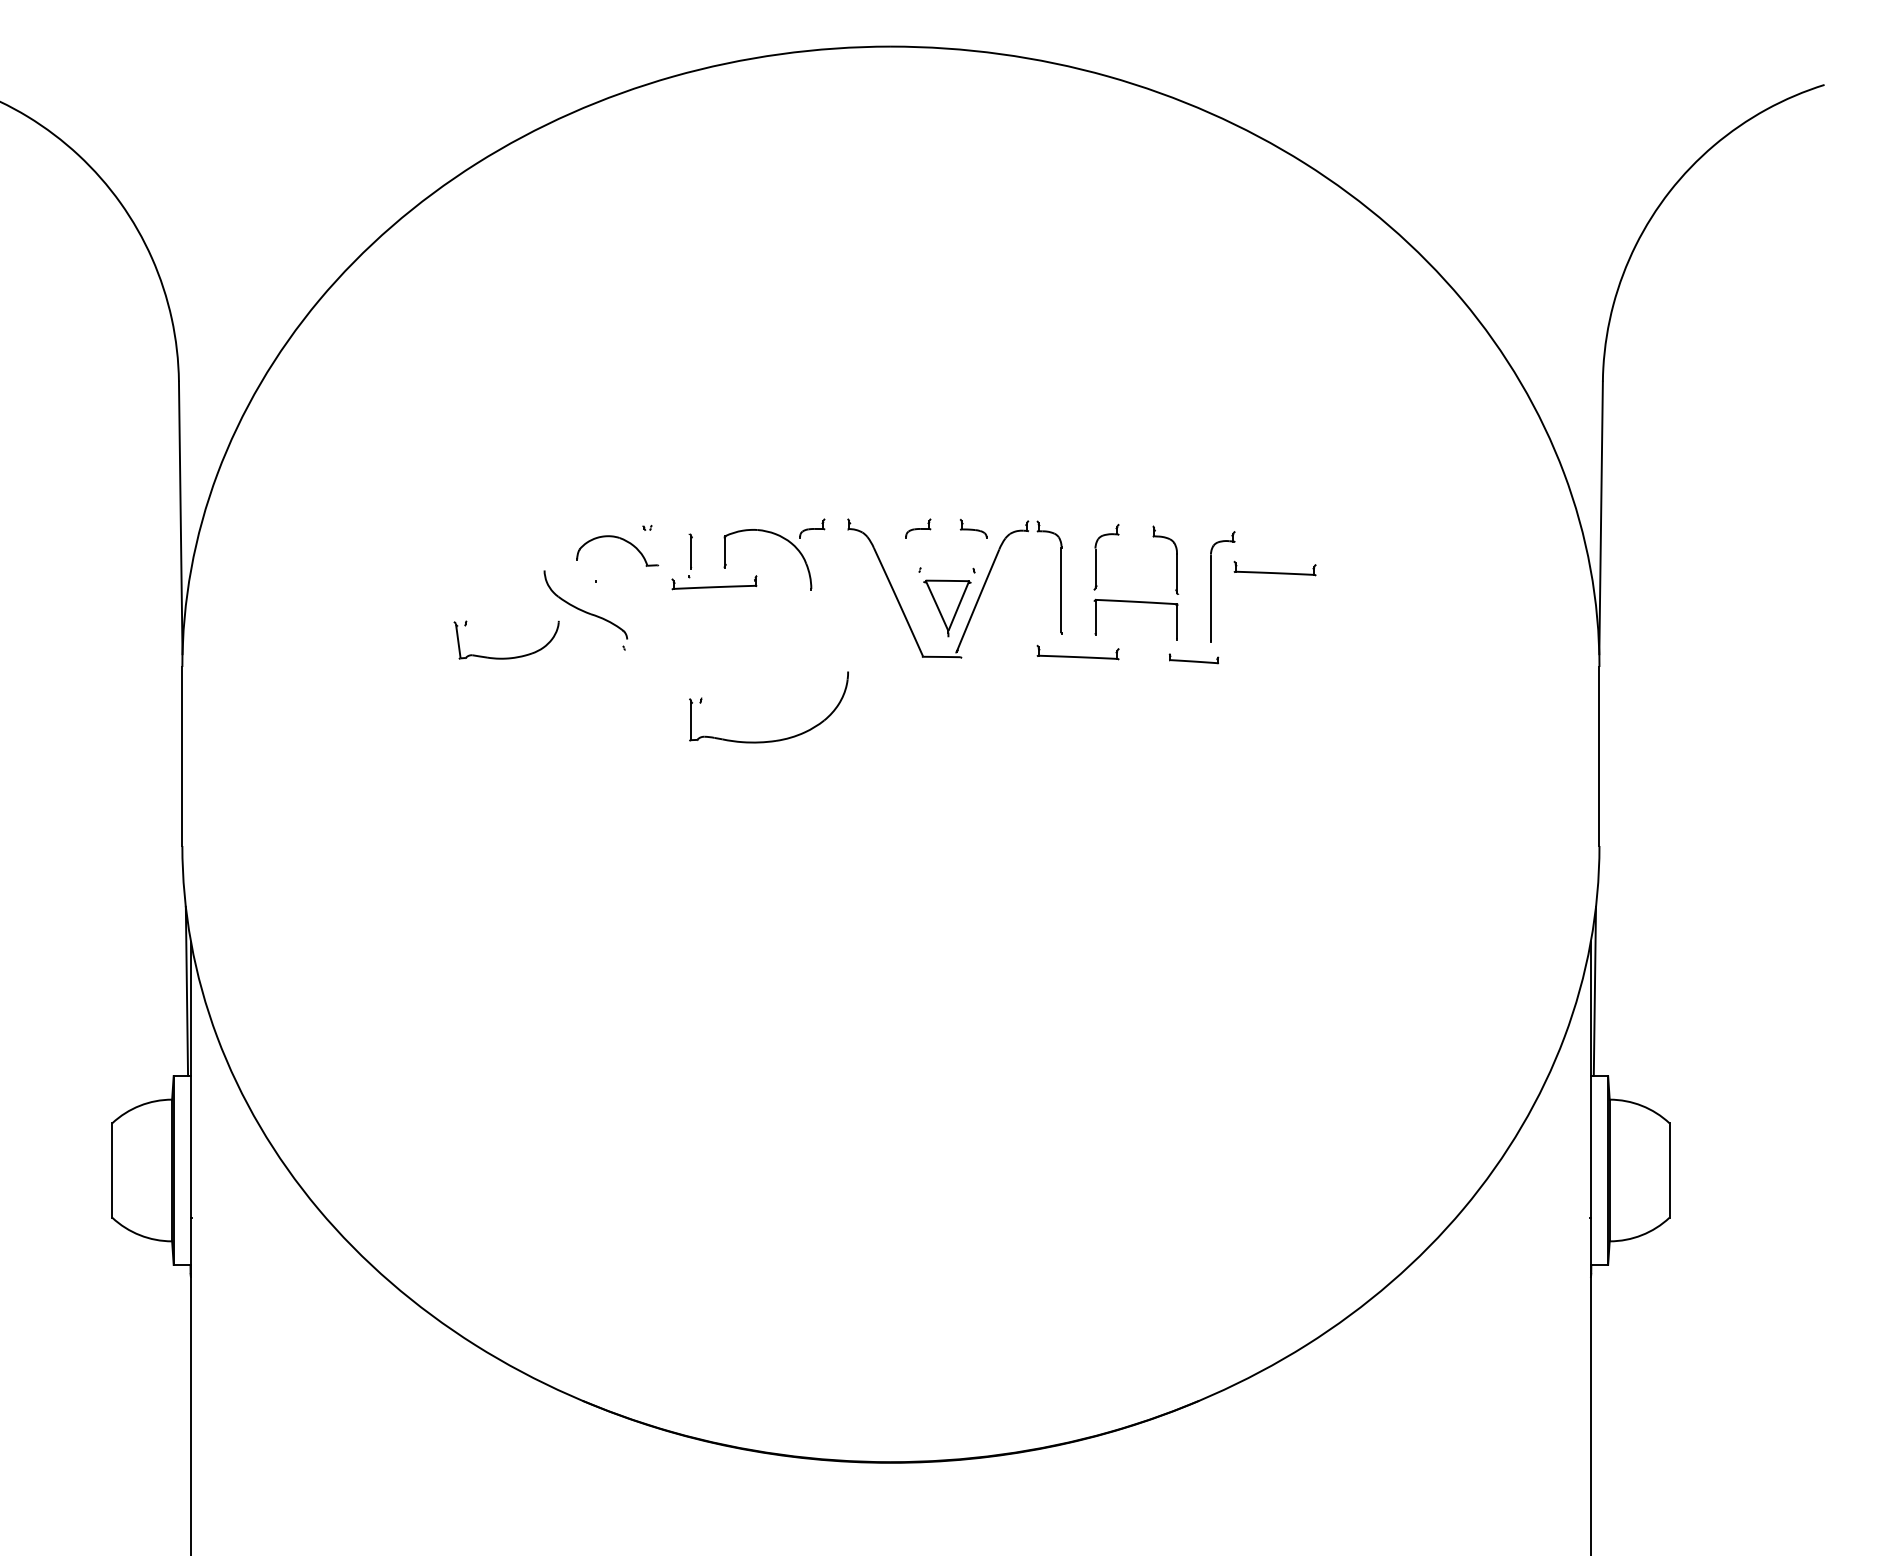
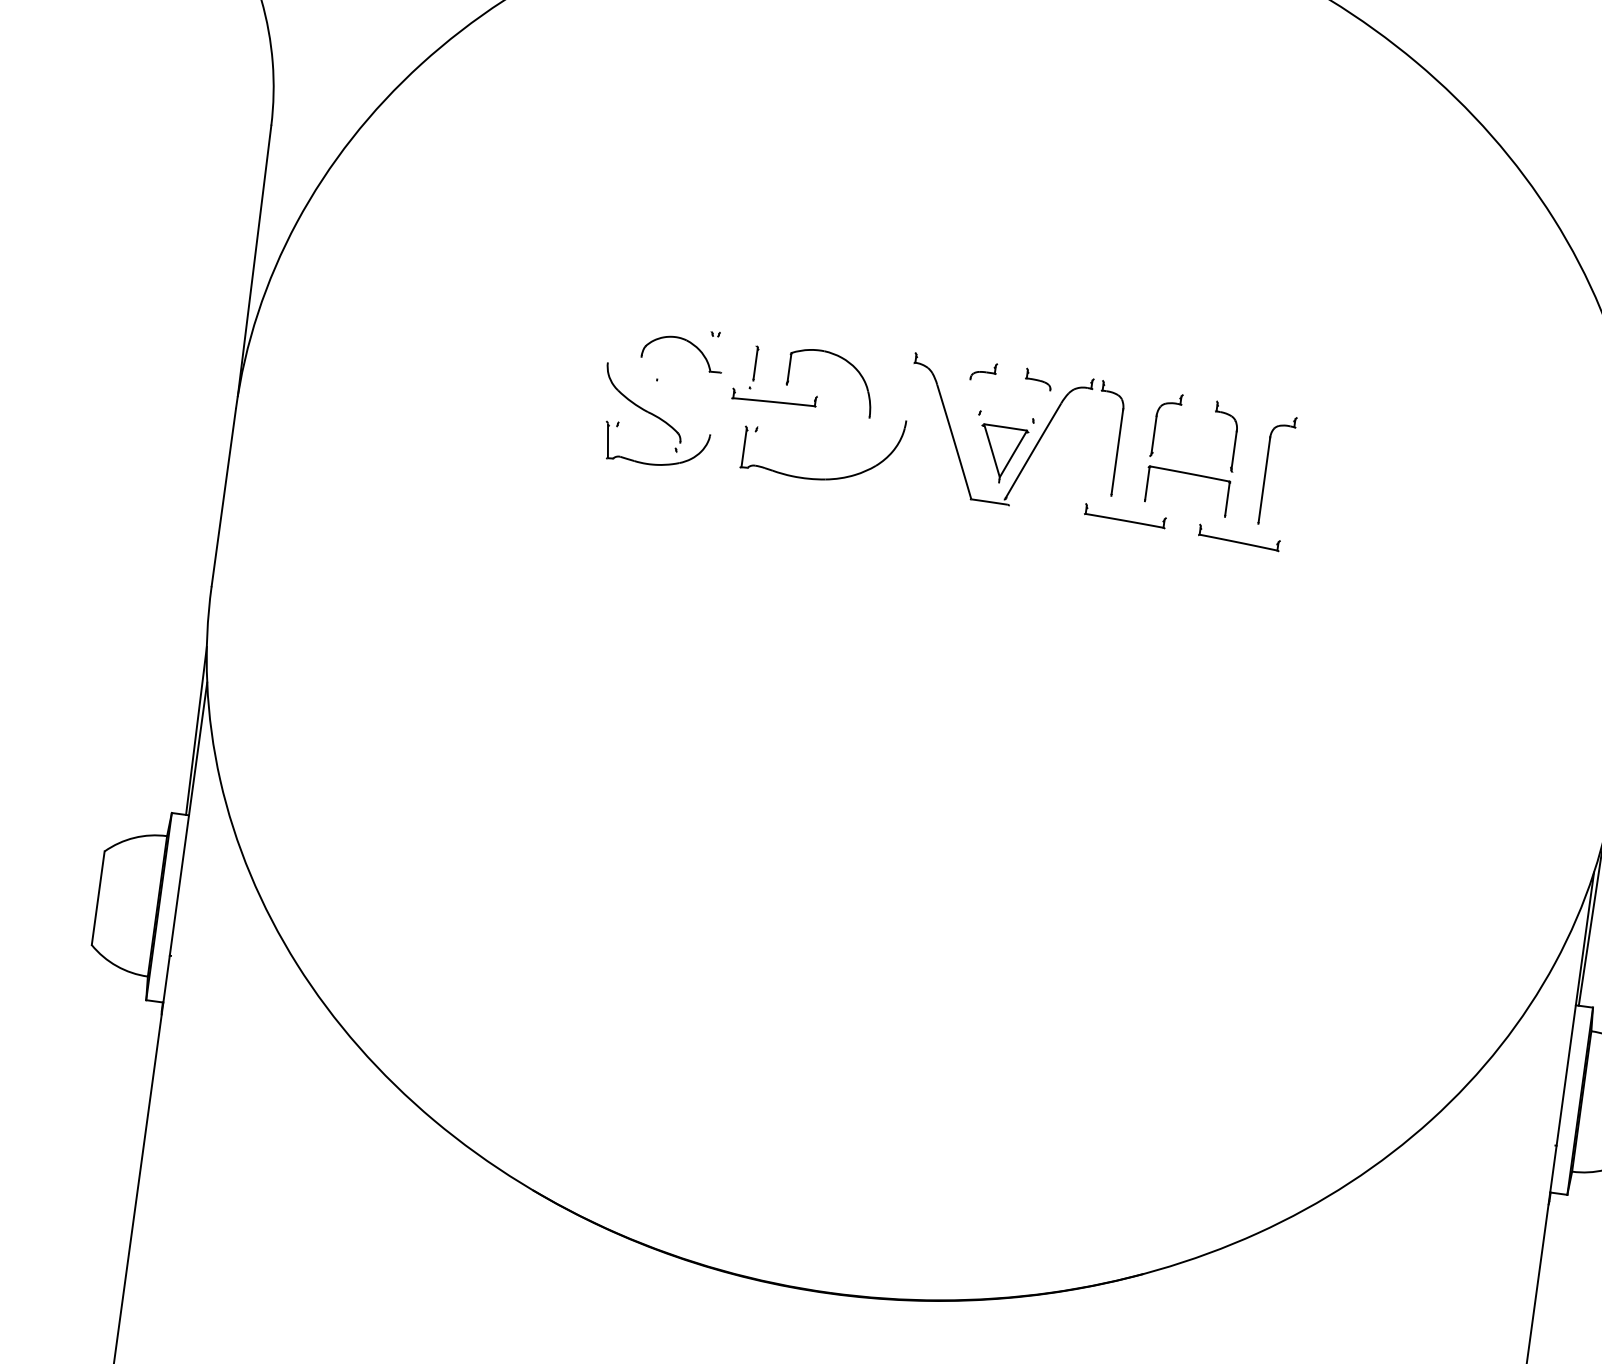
part: (812, 528) -> (879, 357), removed
part: (1274, 568) -> (1331, 459), removed
part: (506, 657) -> (653, 463), moved
part: (1193, 658) -> (1238, 537), size x1.67
part: (776, 739) -> (826, 478), moved

